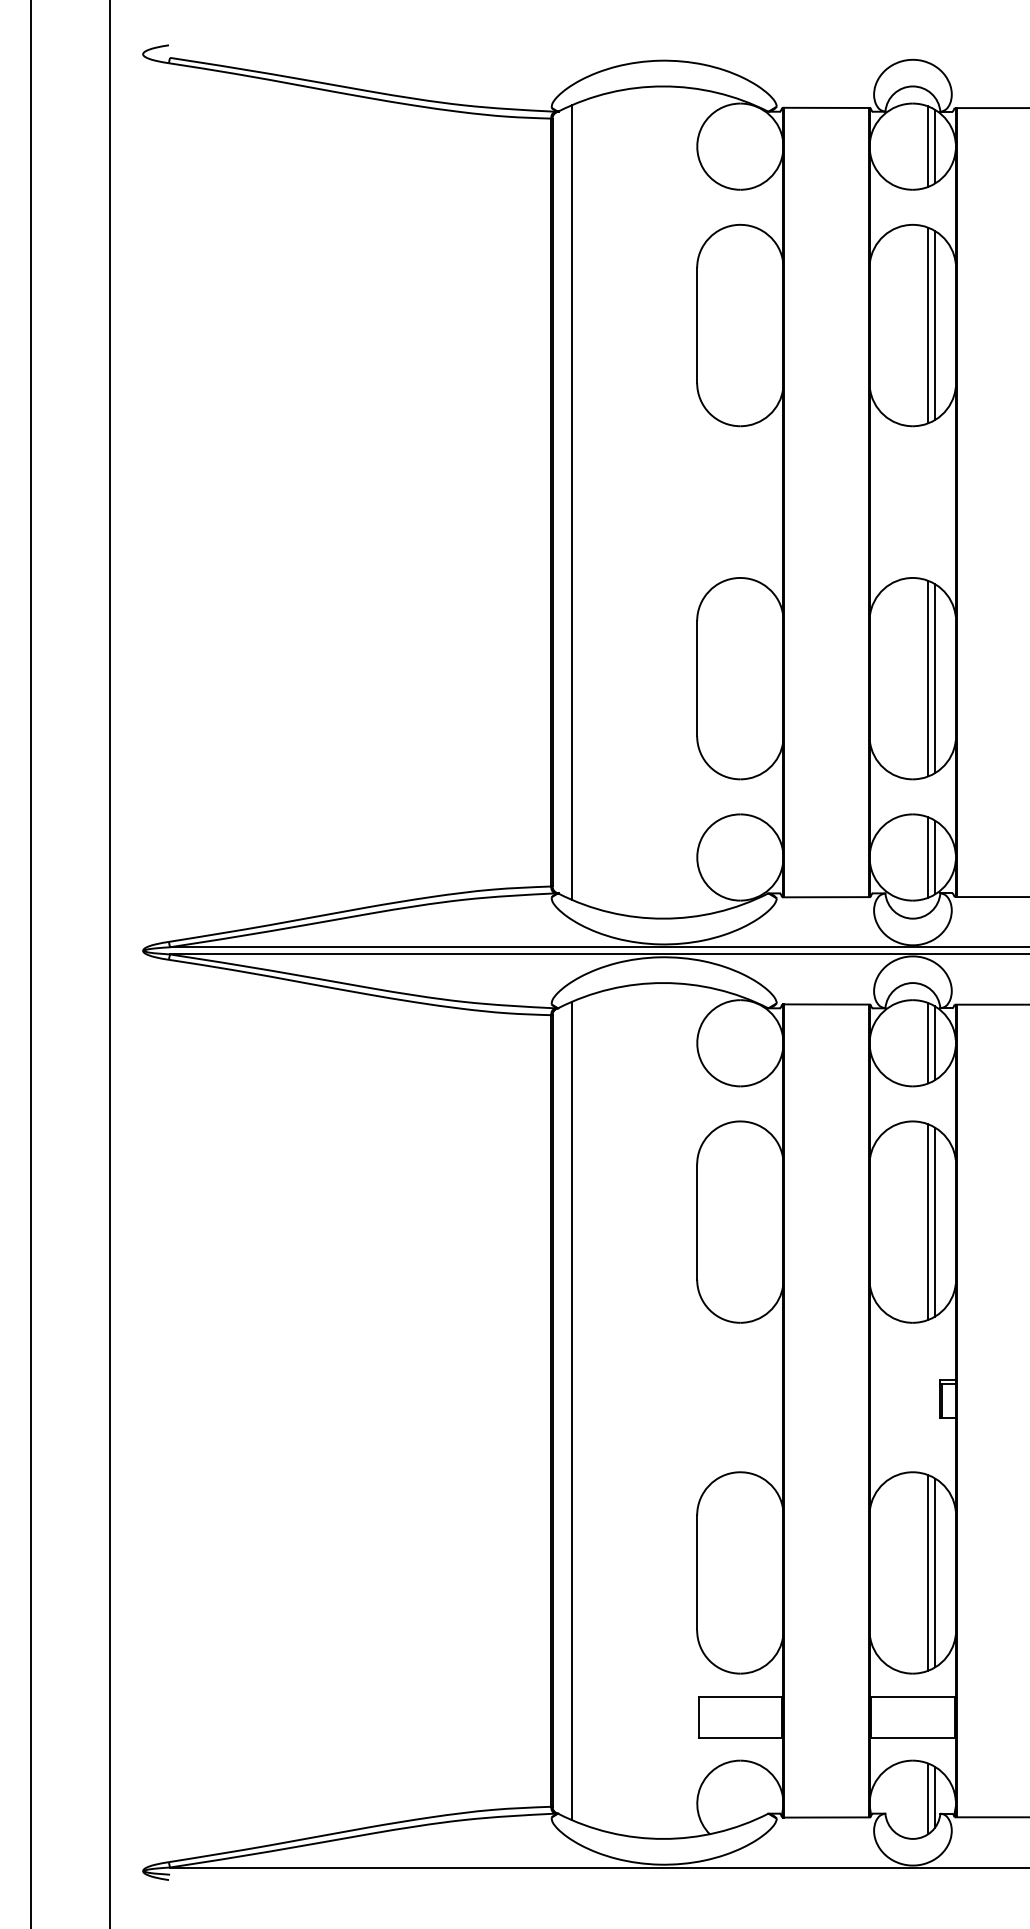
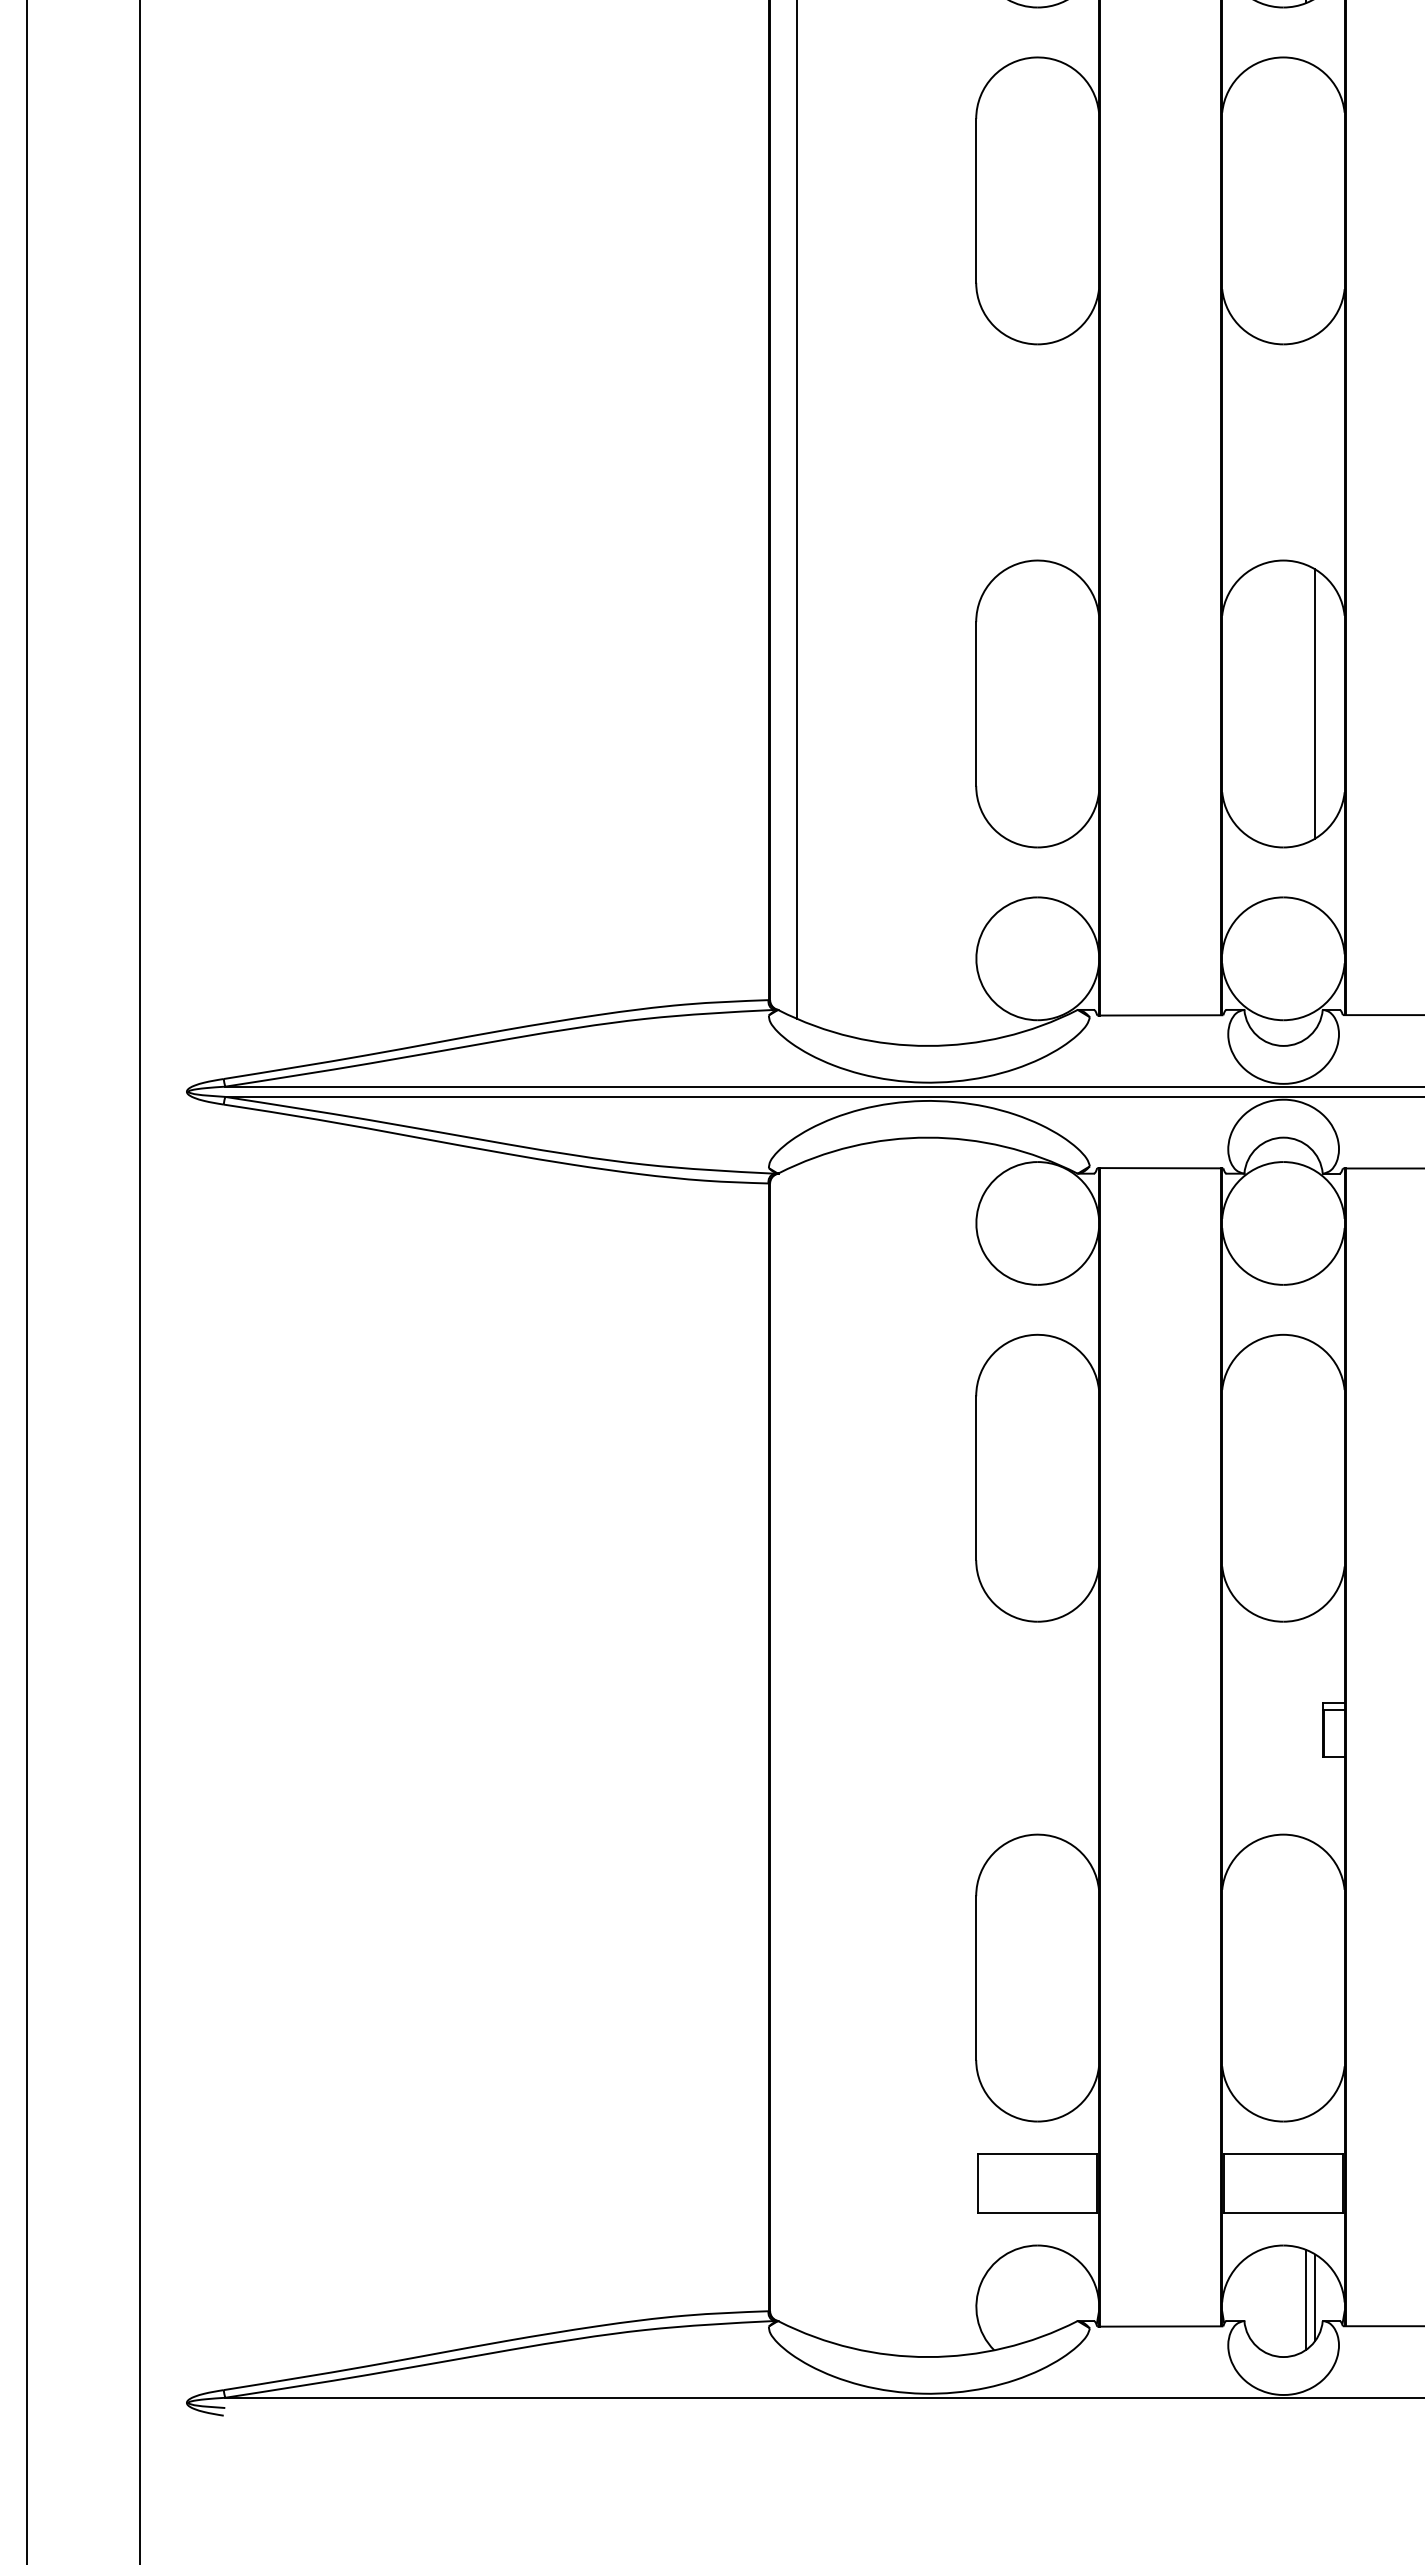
line: (928, 325) -> (1305, 200), removed
line: (935, 325) -> (1315, 200), removed
line: (928, 678) -> (1305, 703), removed
line: (928, 857) -> (1305, 958), removed
line: (935, 857) -> (1315, 958), removed
line: (928, 1043) -> (1305, 1223), removed
line: (935, 1043) -> (1315, 1223), removed
line: (928, 1221) -> (1305, 1477), removed
line: (935, 1221) -> (1315, 1477), removed
line: (571, 1410) -> (797, 1746), removed
line: (928, 1572) -> (1305, 1977), removed
line: (935, 1572) -> (1315, 1977), removed

